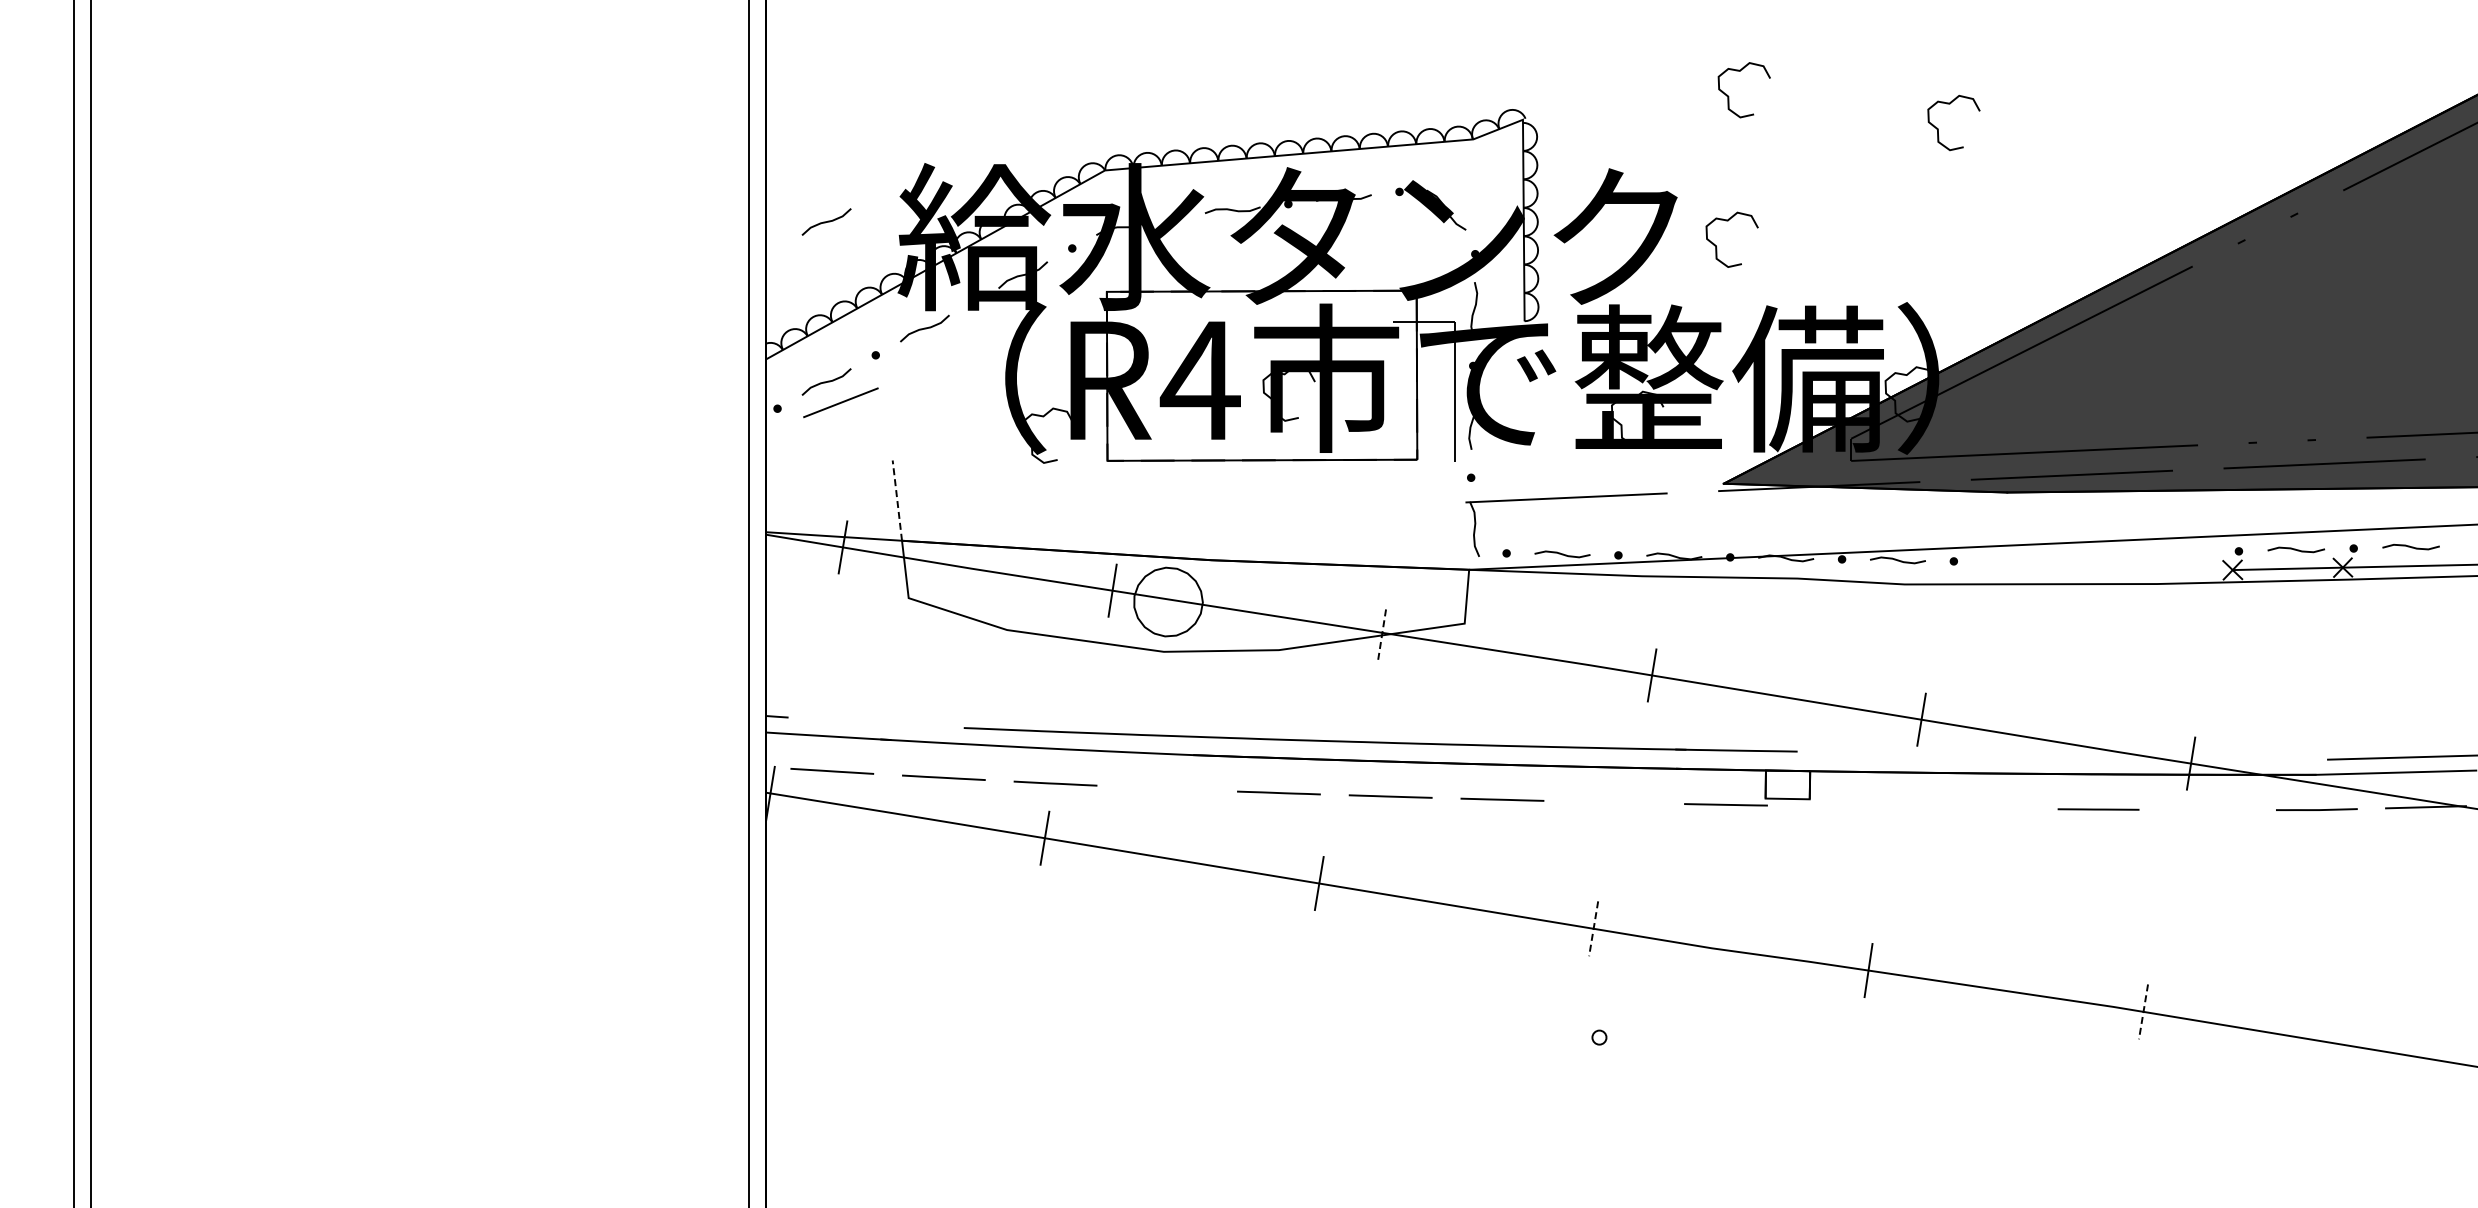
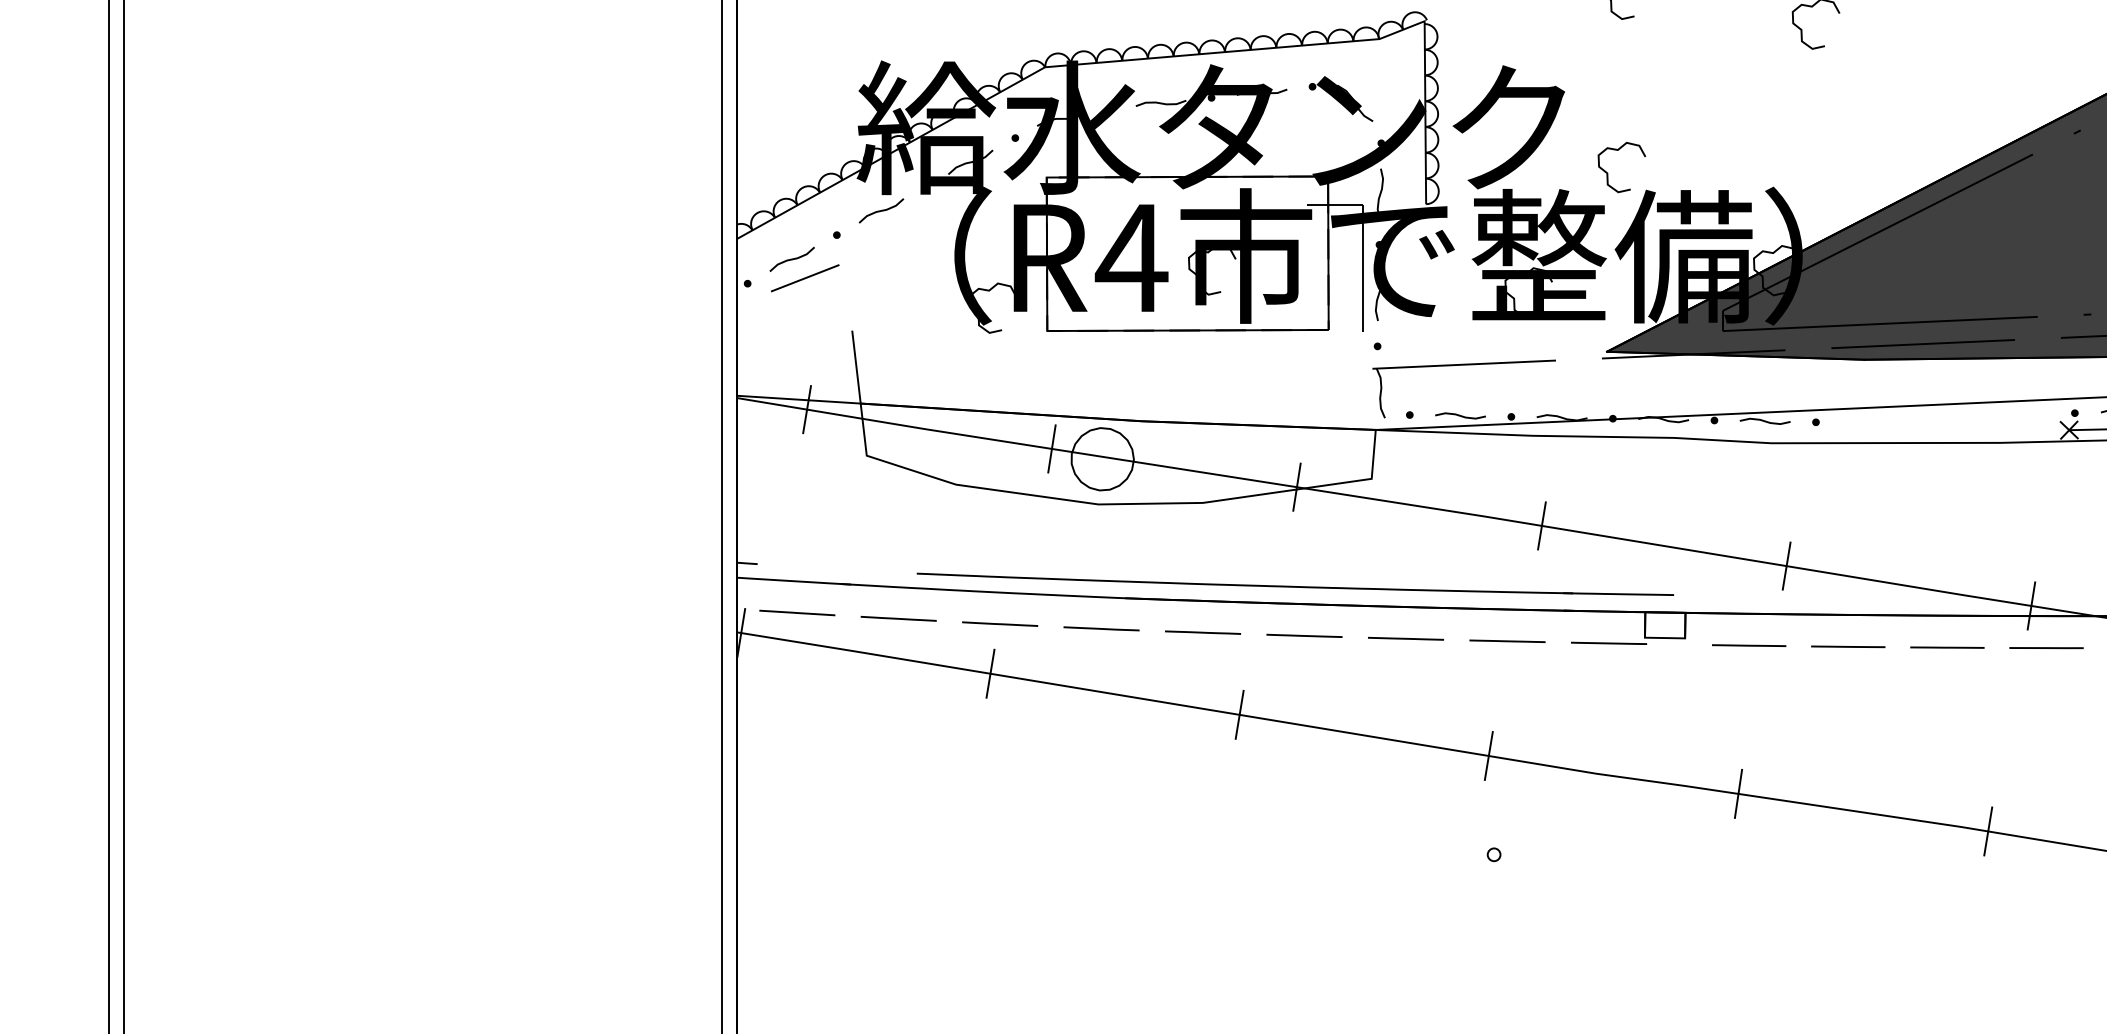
curve: (826, 221) -> (792, 113), removed
curve: (1717, 247) -> (1608, 174), moved
line: (897, 500) -> (856, 367), dashed -> solid
line: (1382, 632) -> (1297, 486), dashed -> solid
line: (1167, 788) -> (1101, 628), added
line: (1614, 802) -> (1507, 641), added
line: (1880, 806) -> (1749, 644), added
line: (1989, 808) -> (1848, 646), added
line: (2207, 809) -> (2046, 647), added
line: (1593, 928) -> (1488, 755), dashed -> solid
line: (2143, 1011) -> (1988, 831), dashed -> solid

